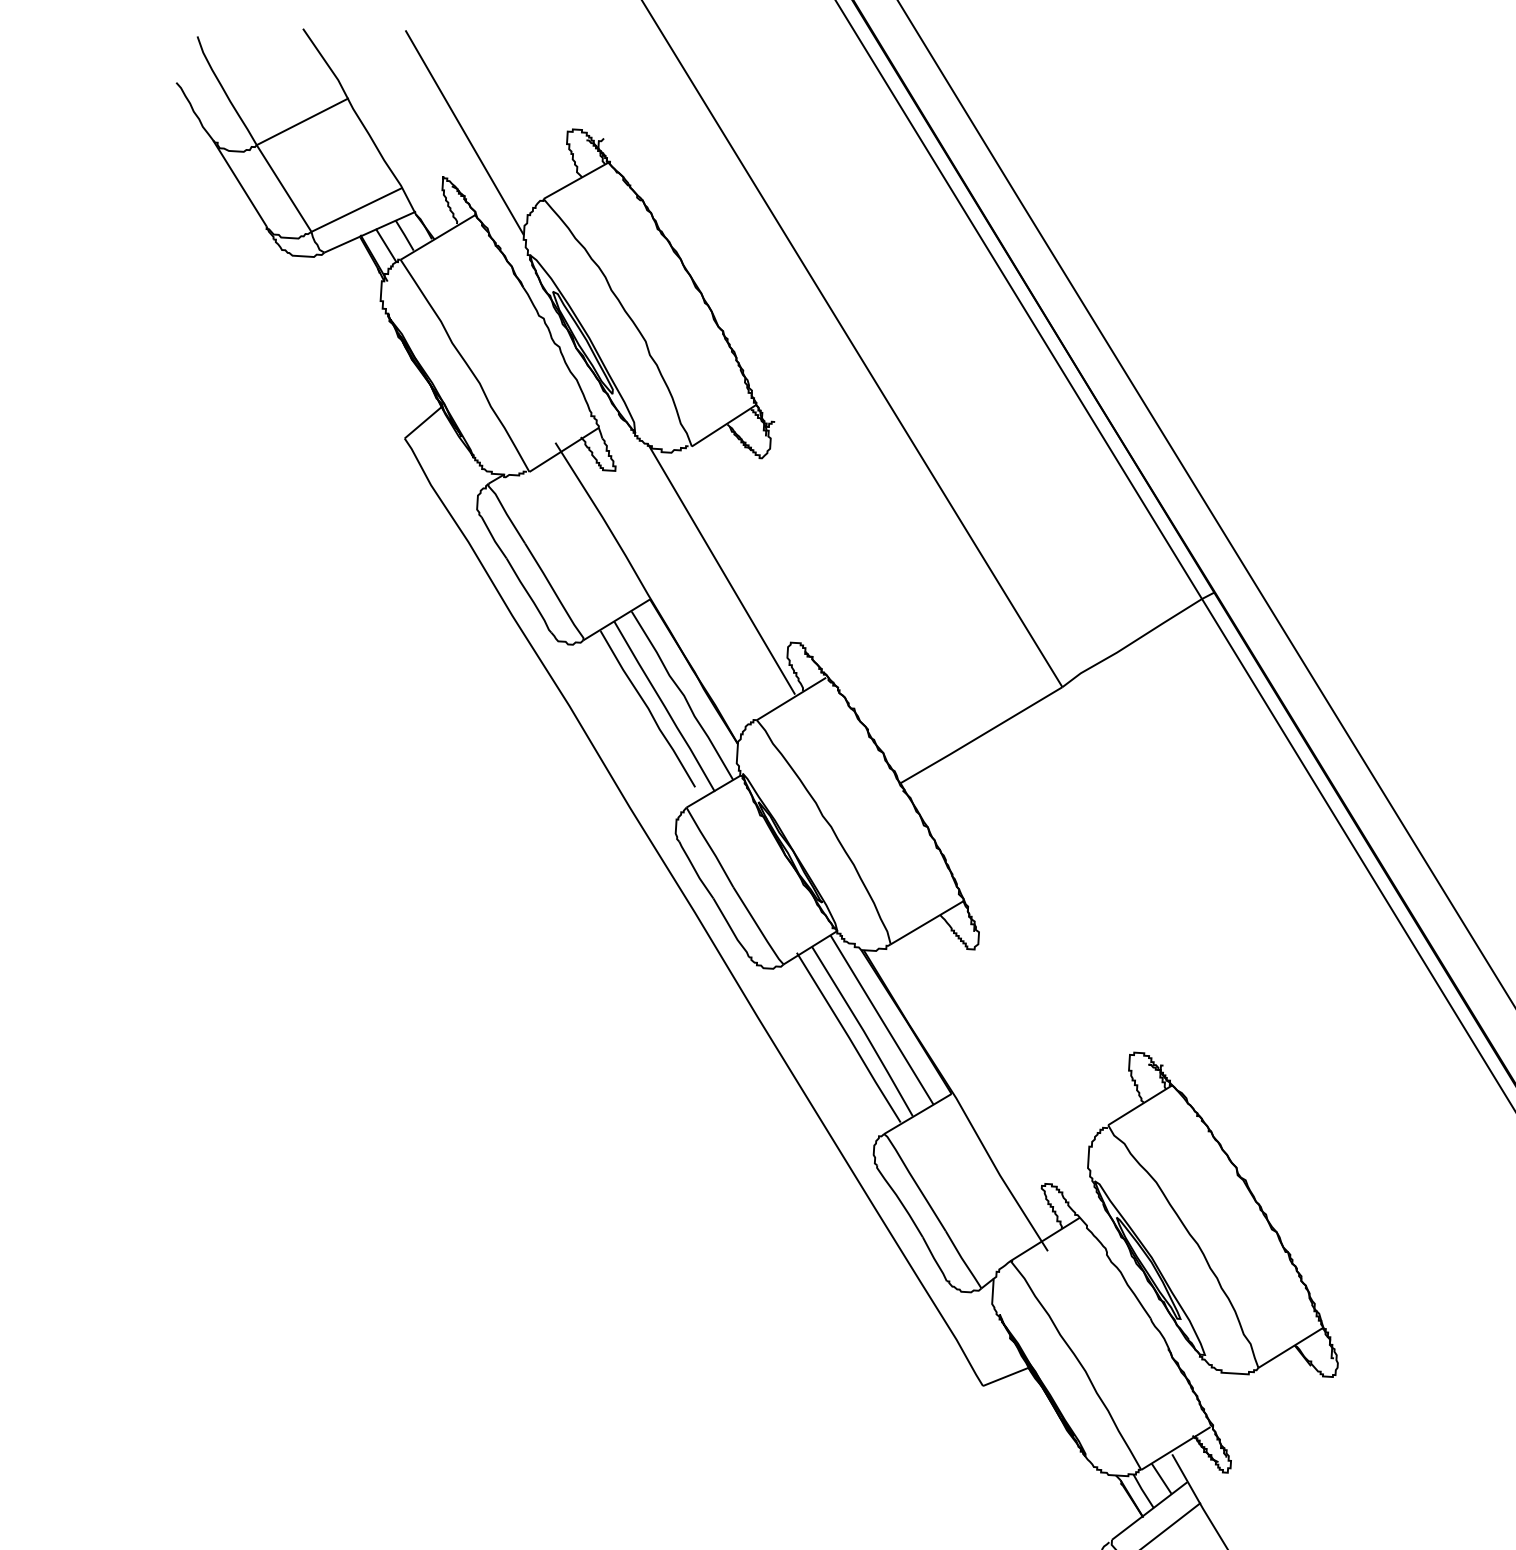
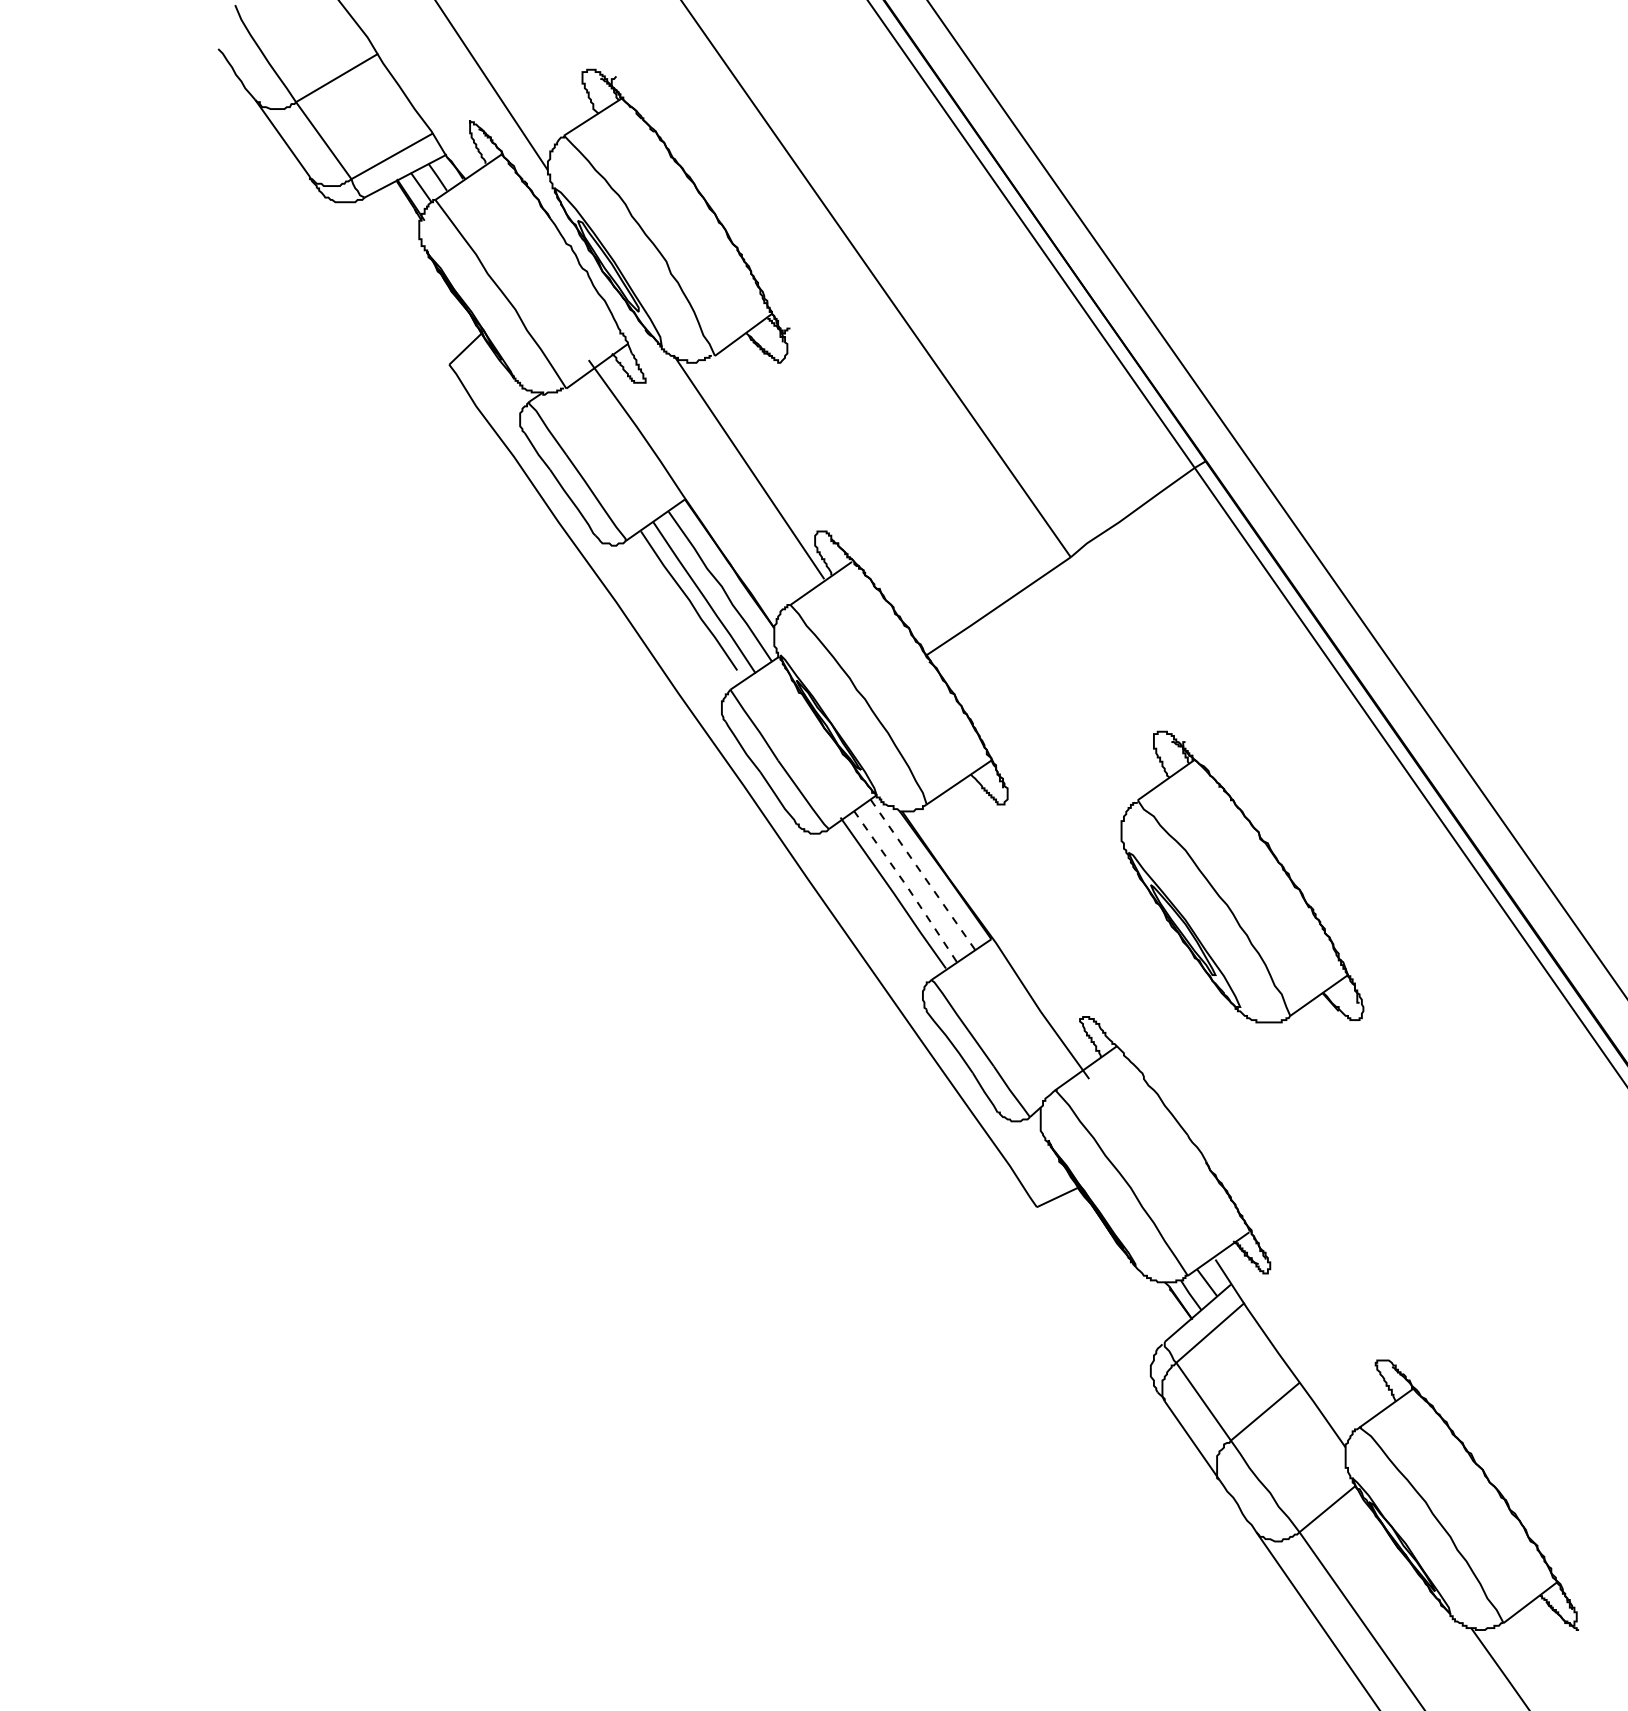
line: (881, 1019) -> (922, 874), solid -> dashed
line: (863, 1031) -> (906, 886), solid -> dashed
part: (1216, 1214) -> (1242, 876), moved

